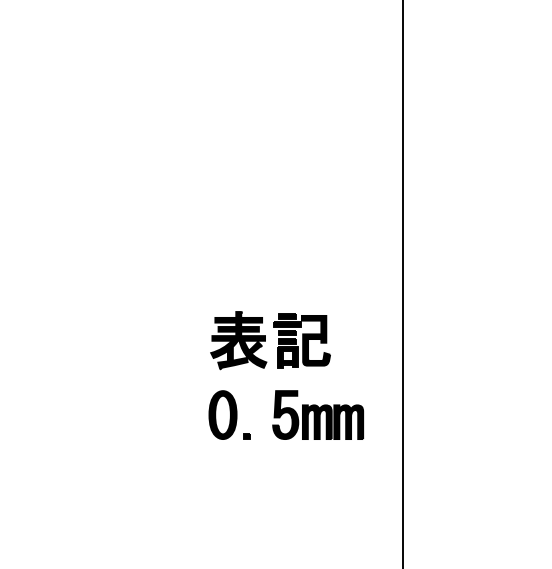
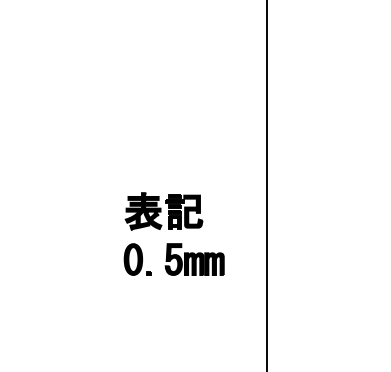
part: (285, 374) -> (173, 233), moved

